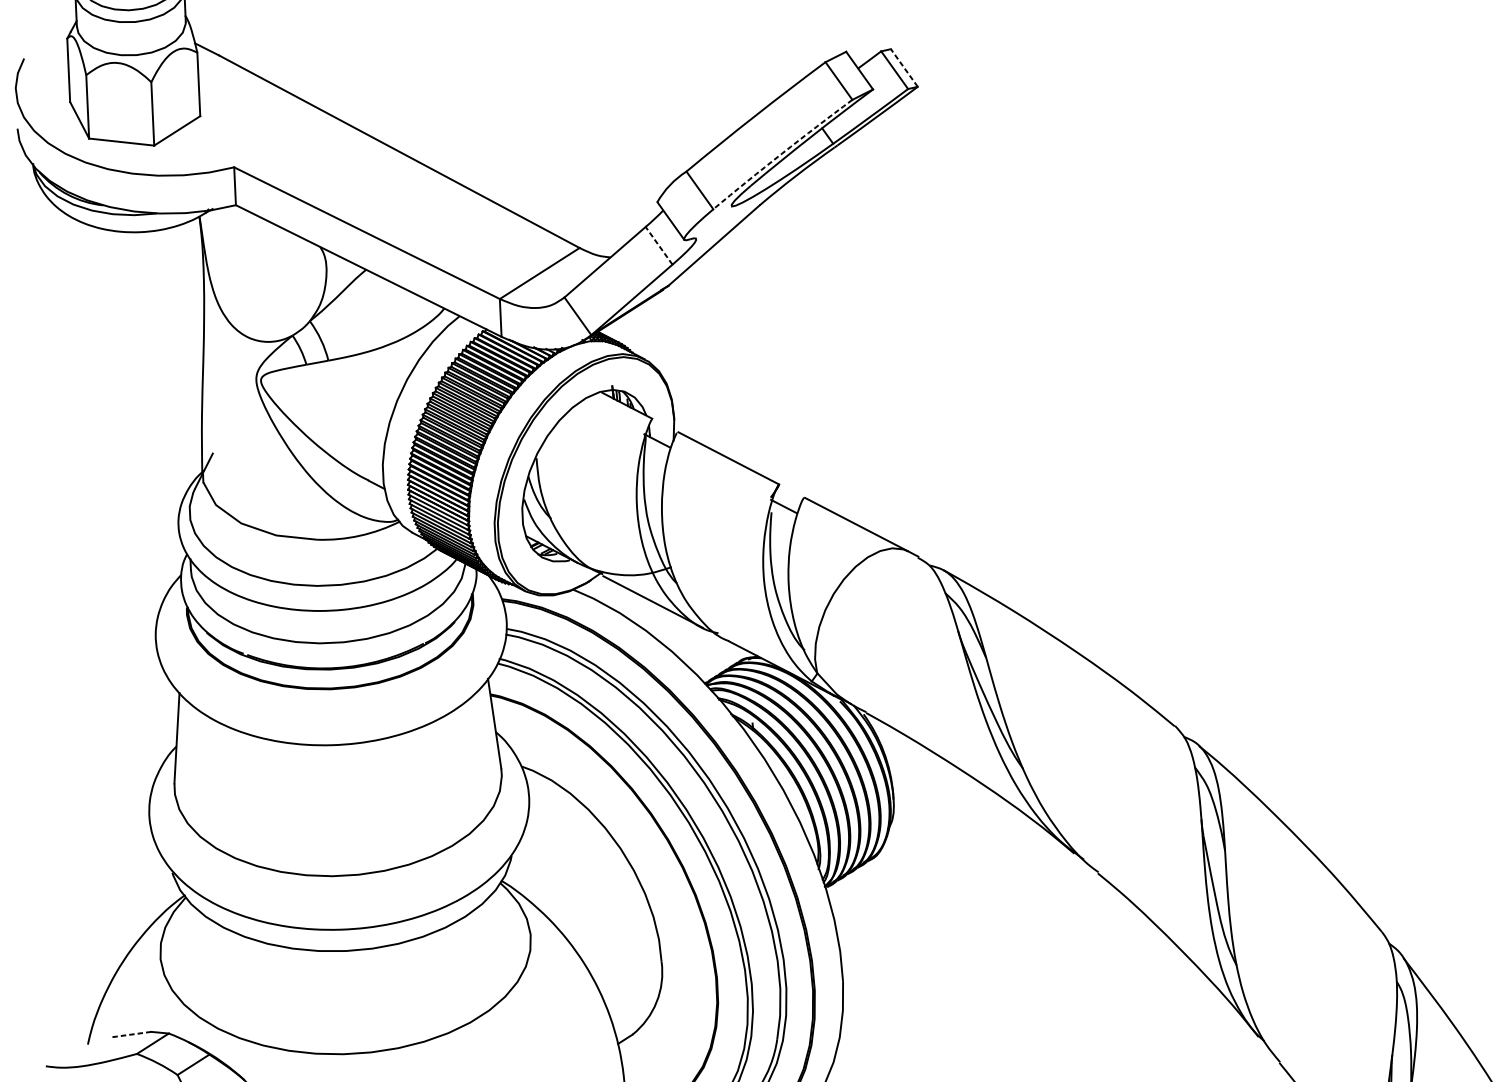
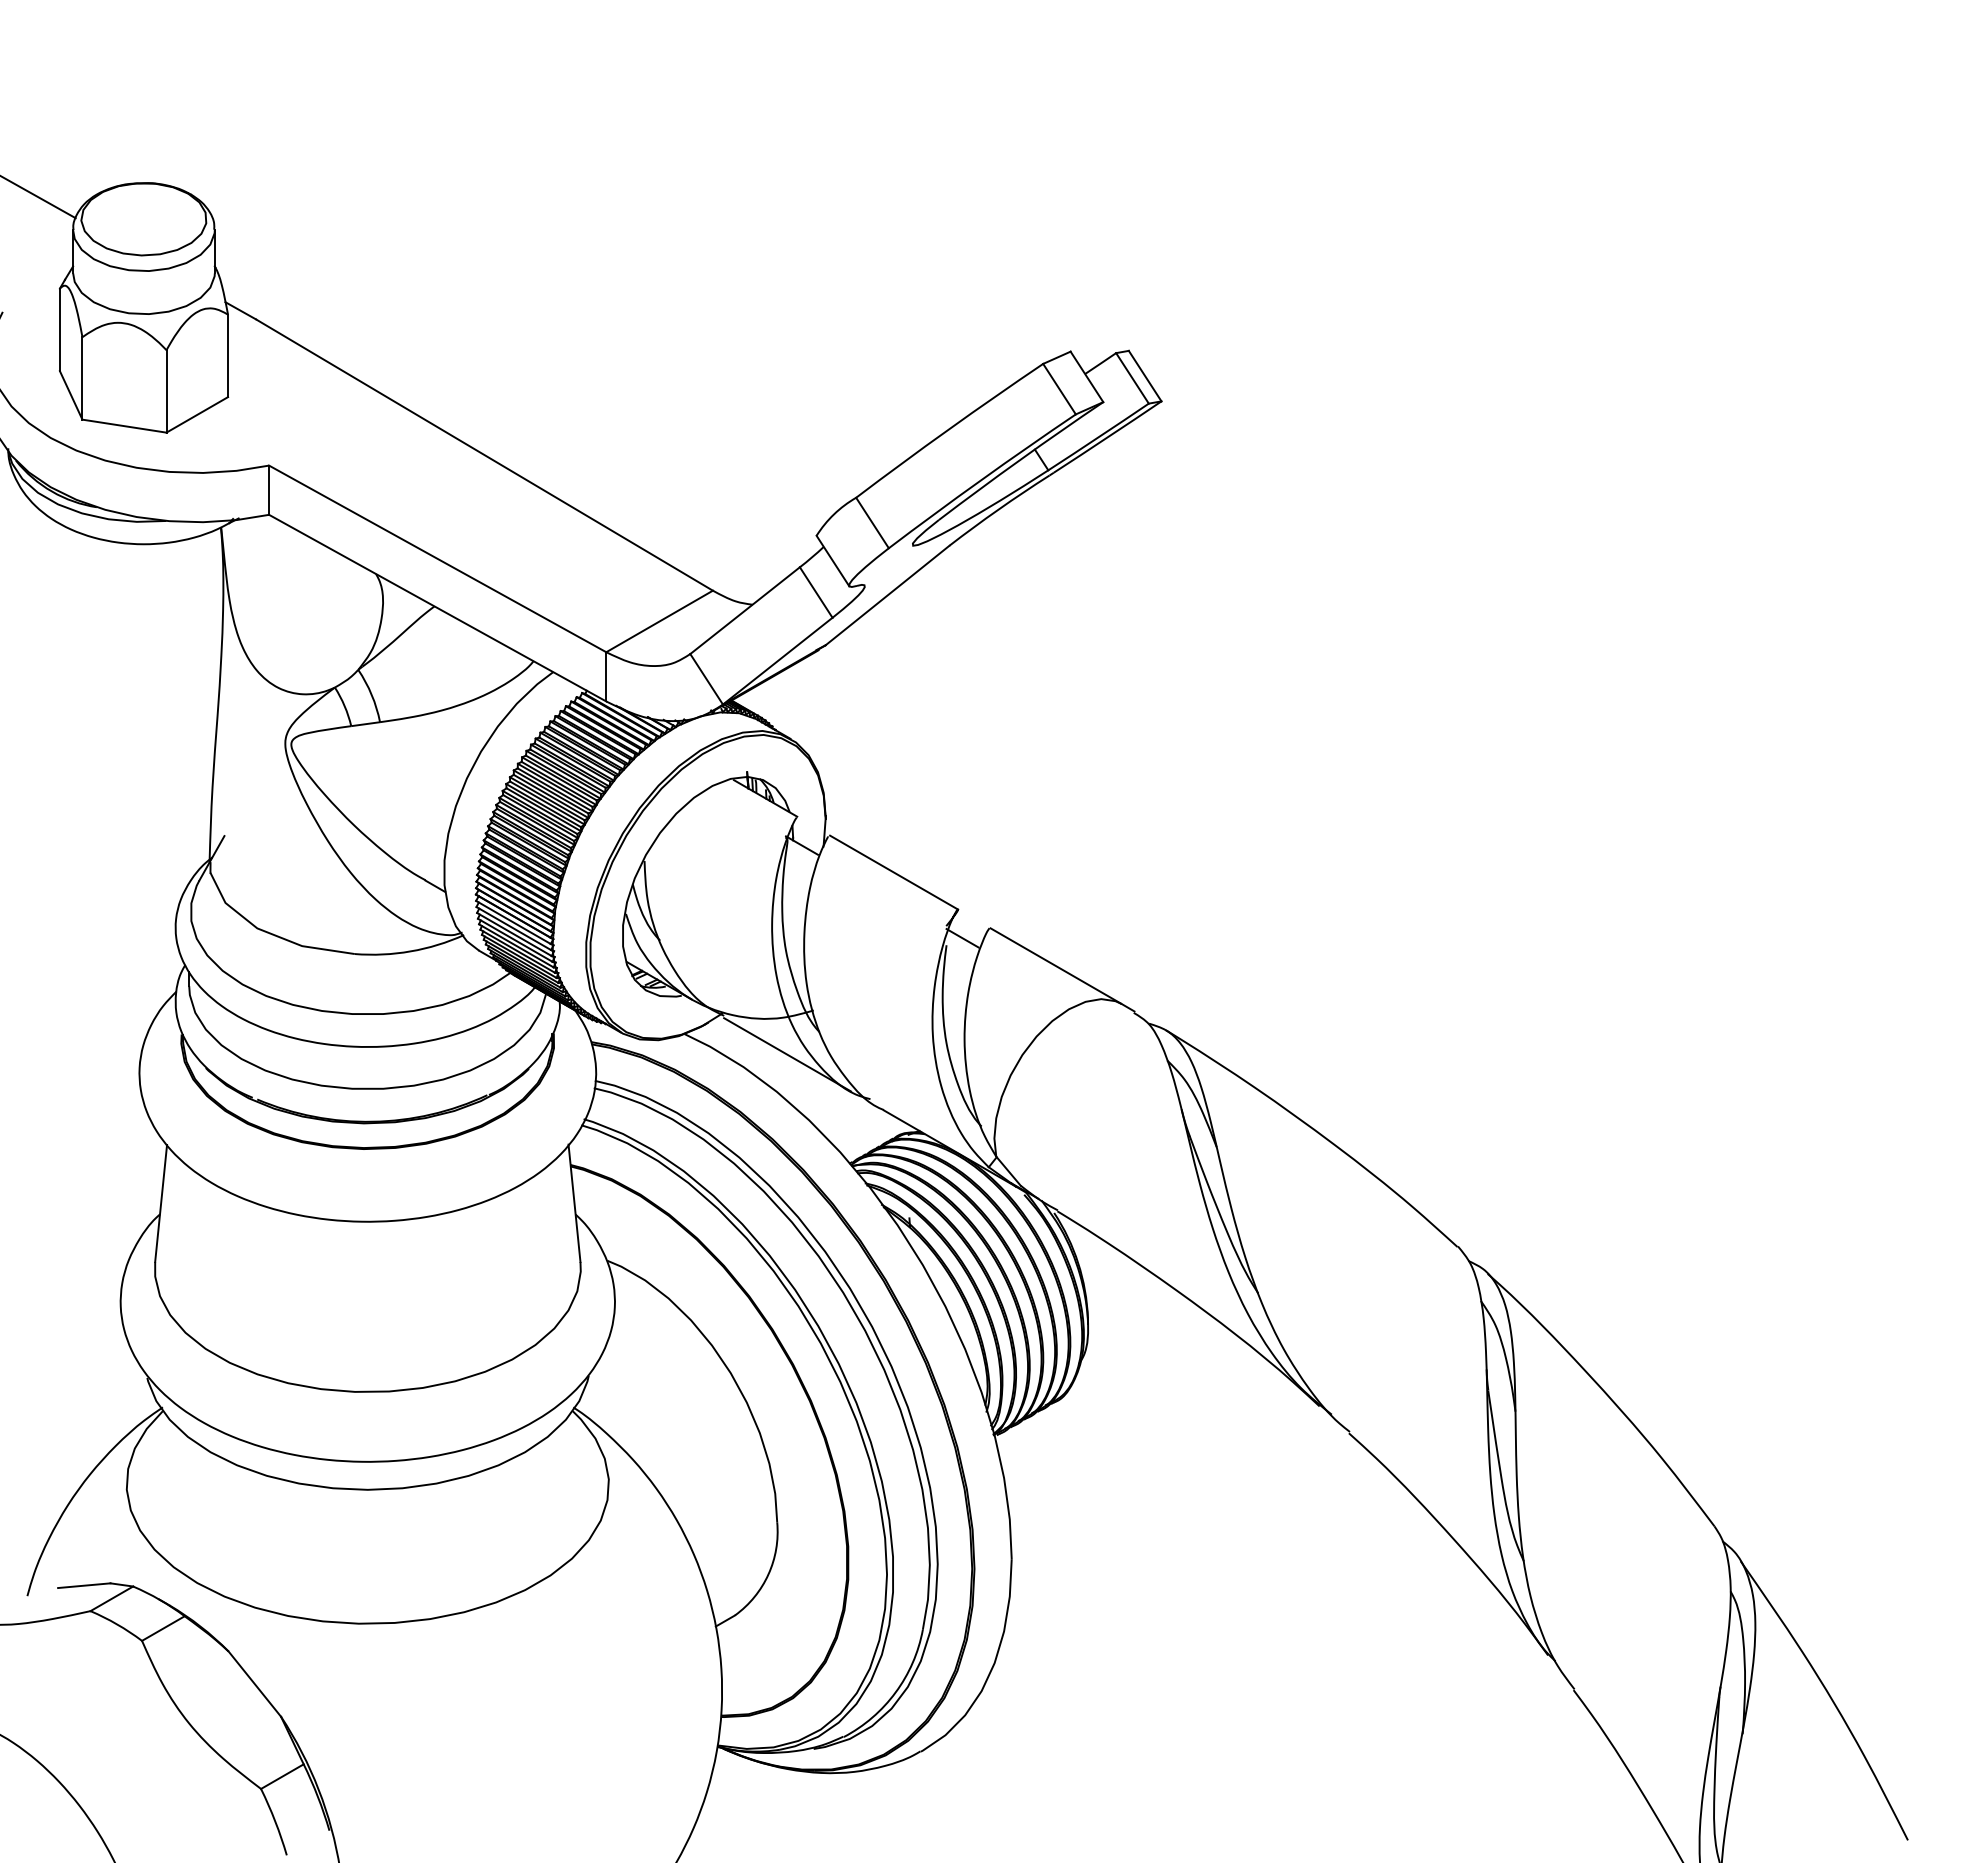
line: (903, 67) -> (1144, 375), dashed -> solid
arc: (782, 153) -> (981, 480), dashed -> solid
line: (658, 245) -> (815, 592), dashed -> solid
line: (130, 1034) -> (83, 1585), dashed -> solid

